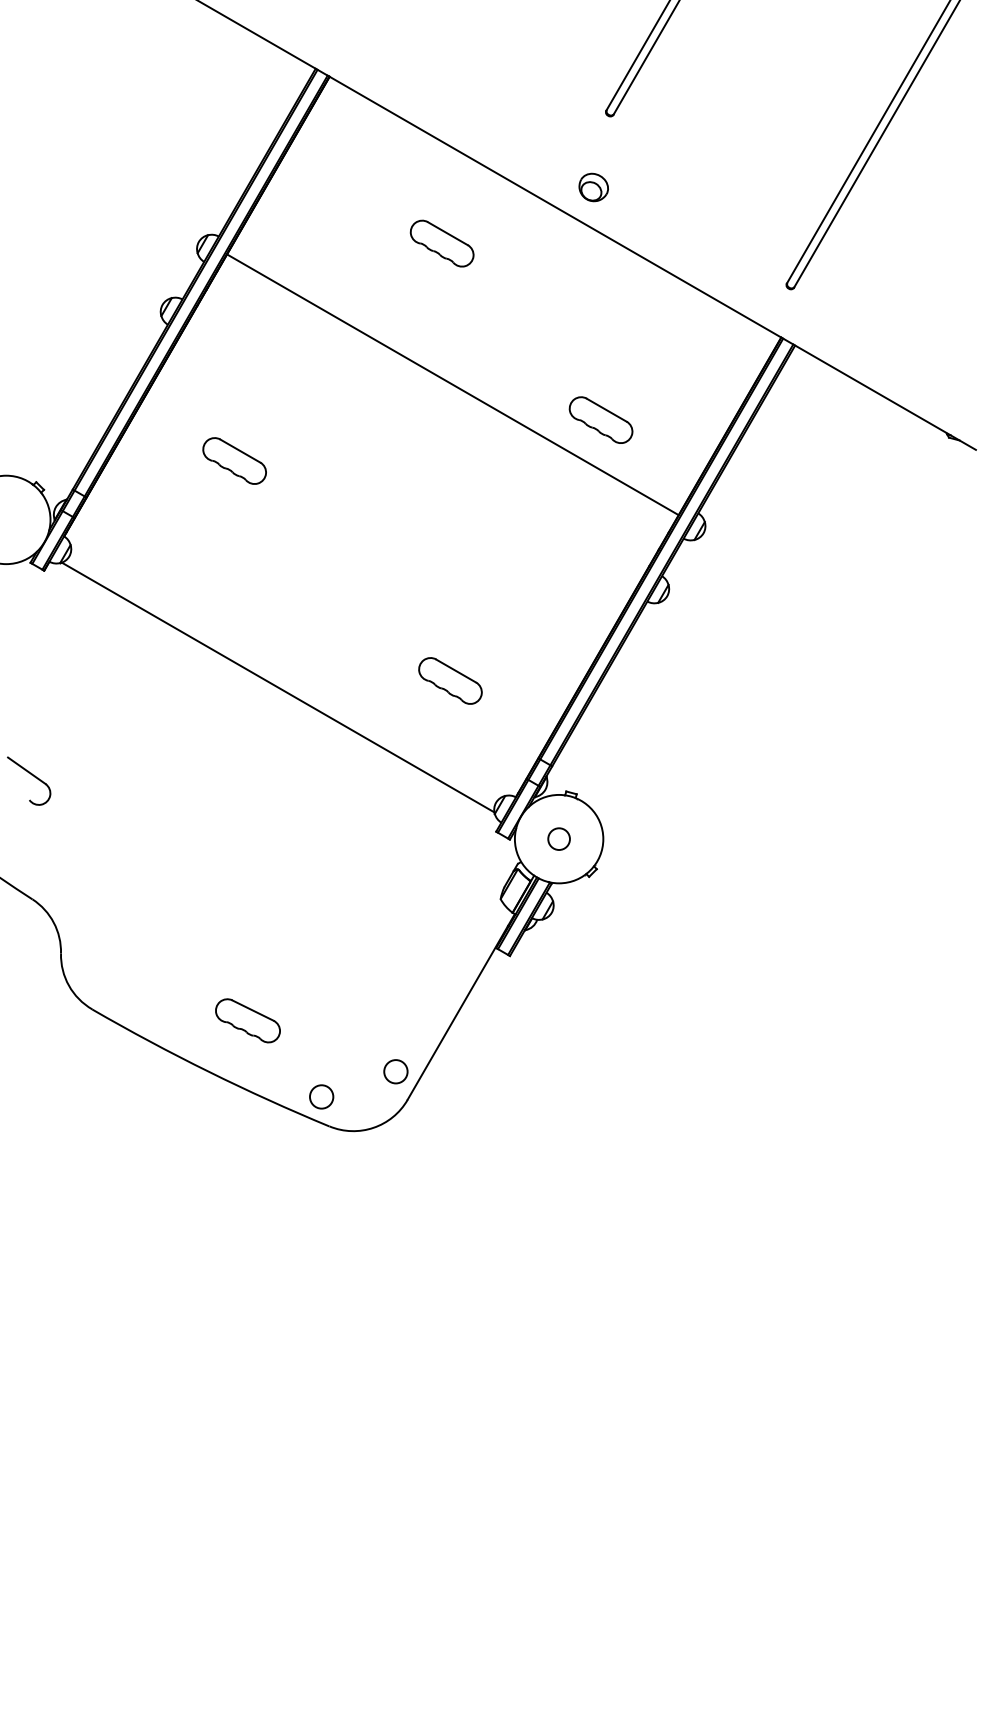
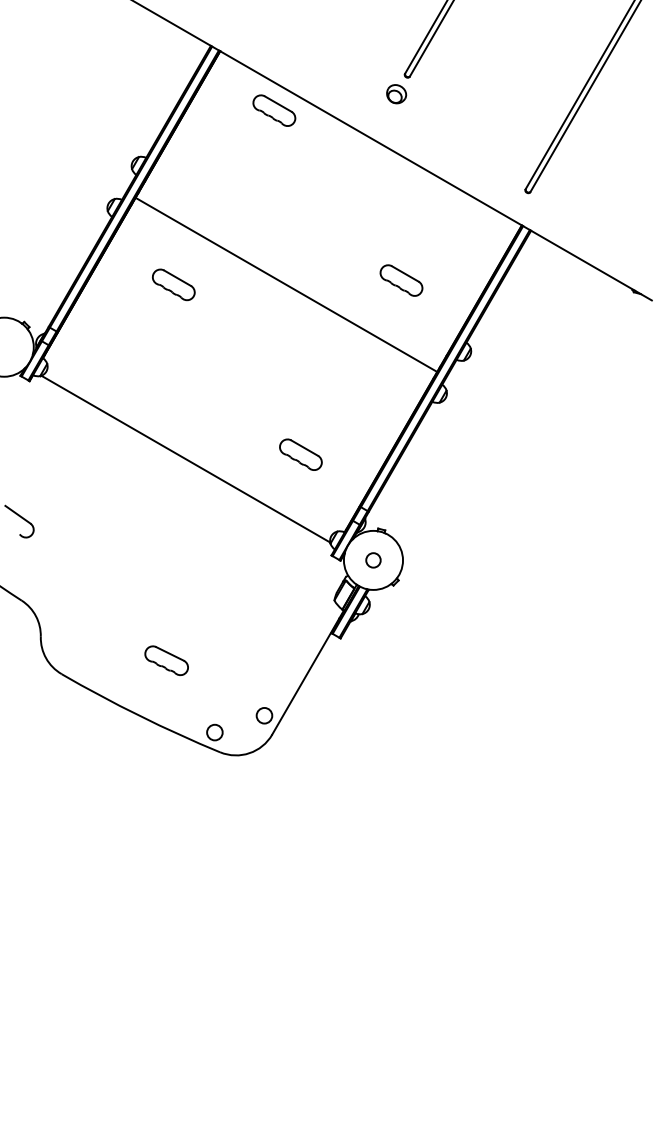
part: (593, 187) -> (396, 94), moved
part: (442, 243) -> (274, 110), moved
line: (452, 384) -> (286, 284), moved
part: (234, 460) -> (173, 284), moved
part: (247, 1020) -> (166, 660), moved

